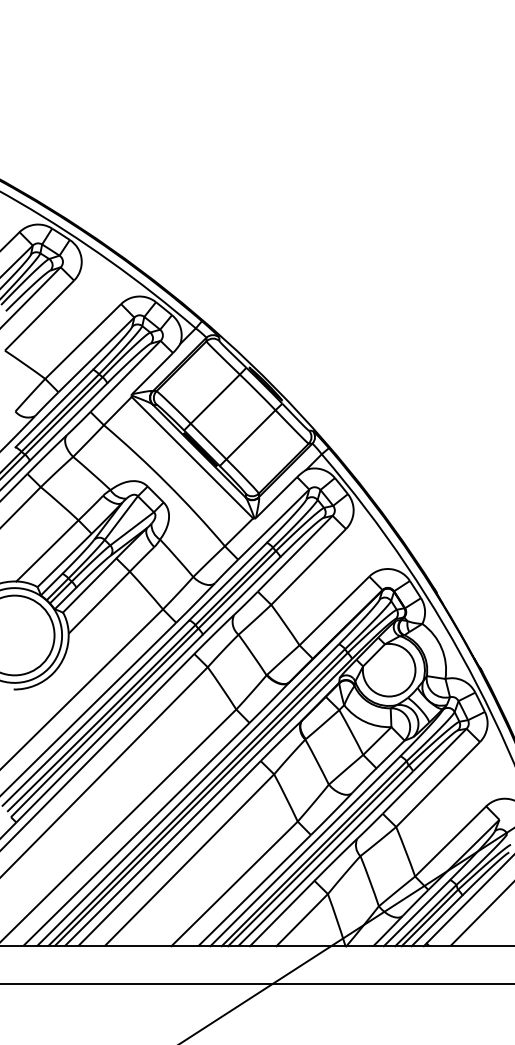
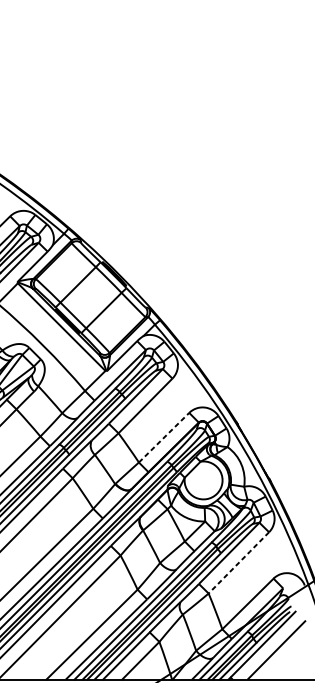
line: (334, 610) -> (164, 437), solid -> dashed
line: (438, 784) -> (239, 562), solid -> dashed

